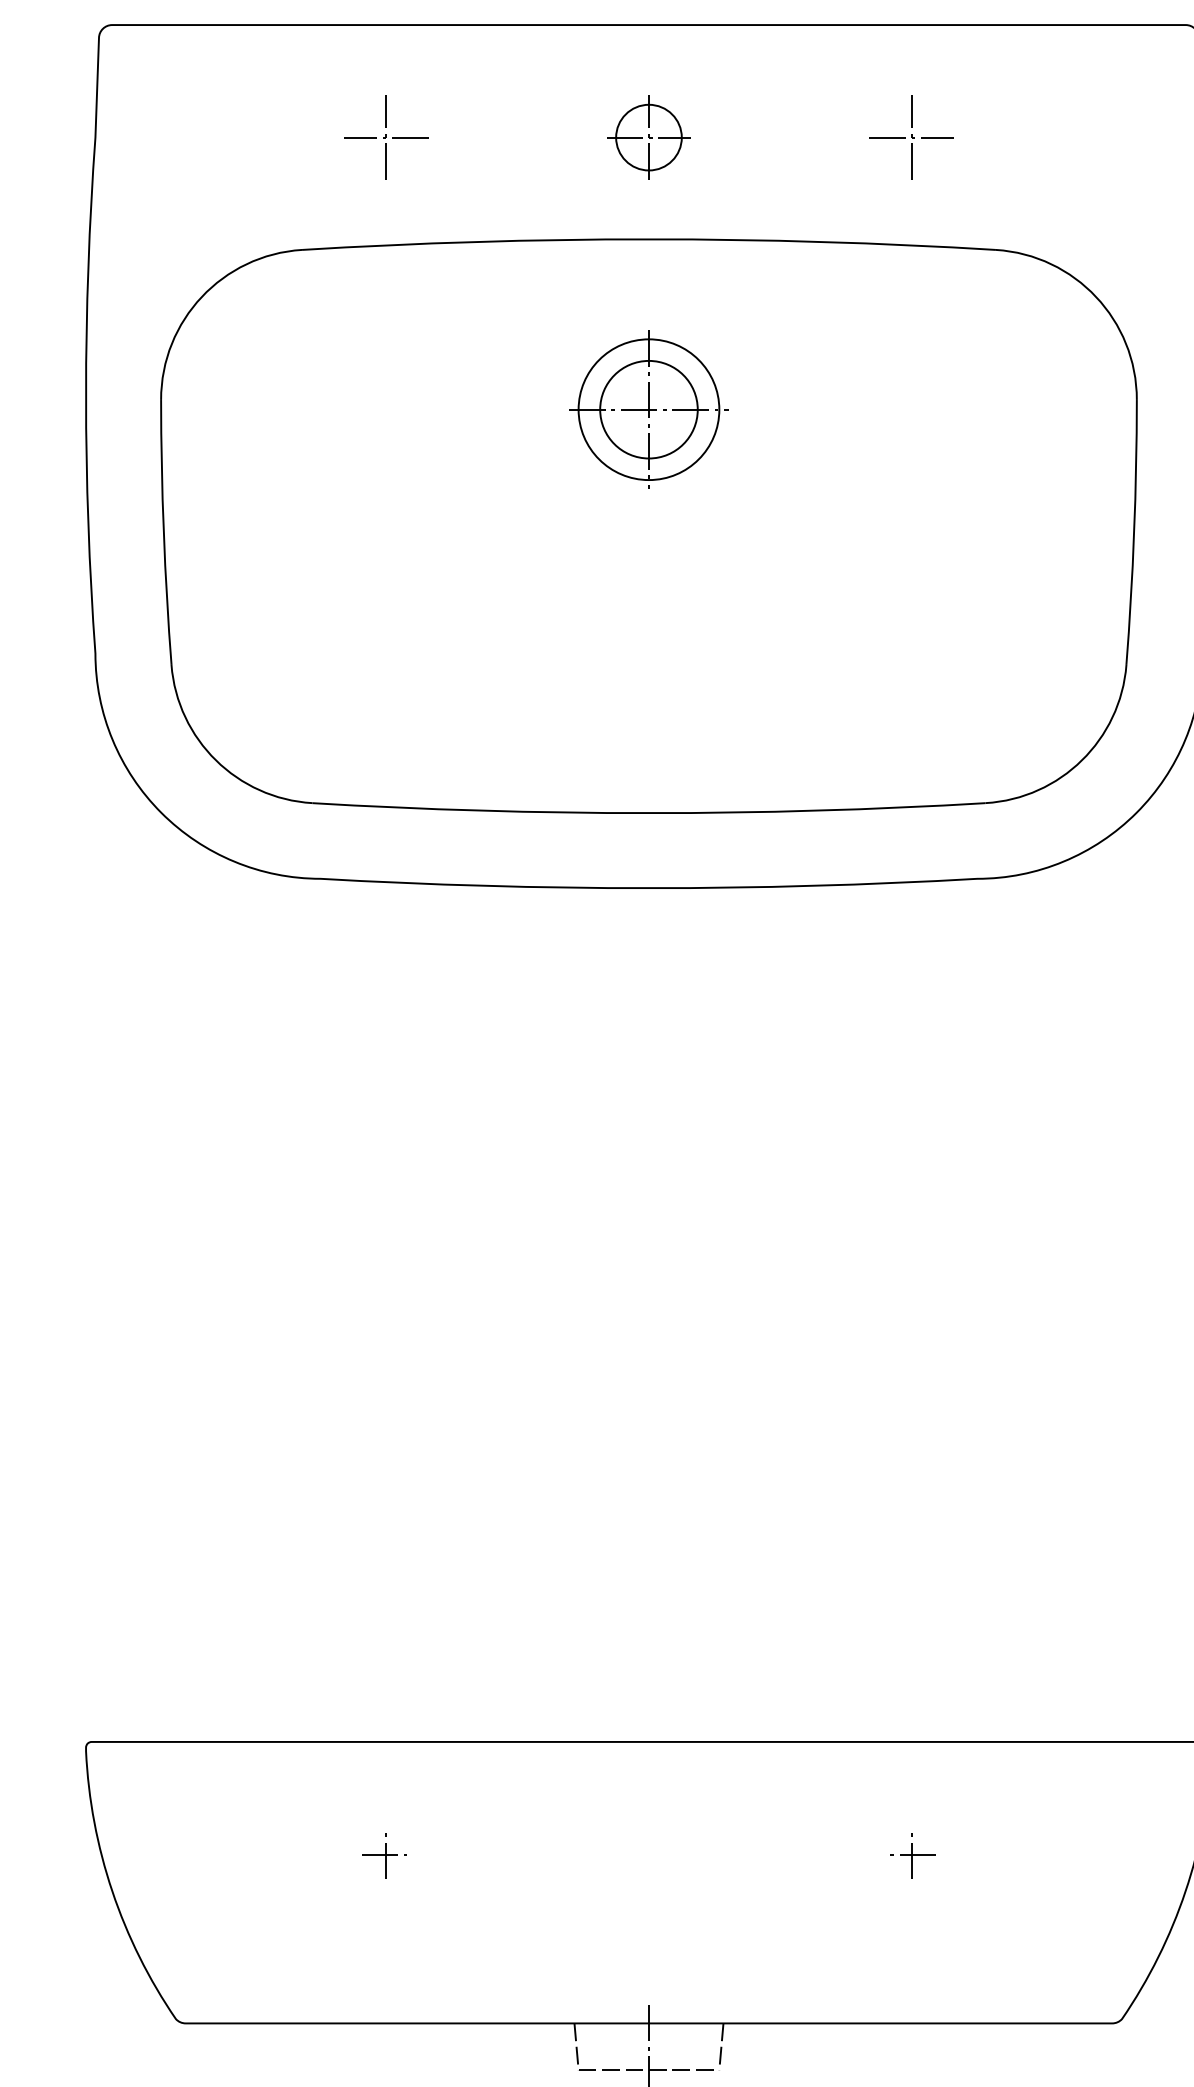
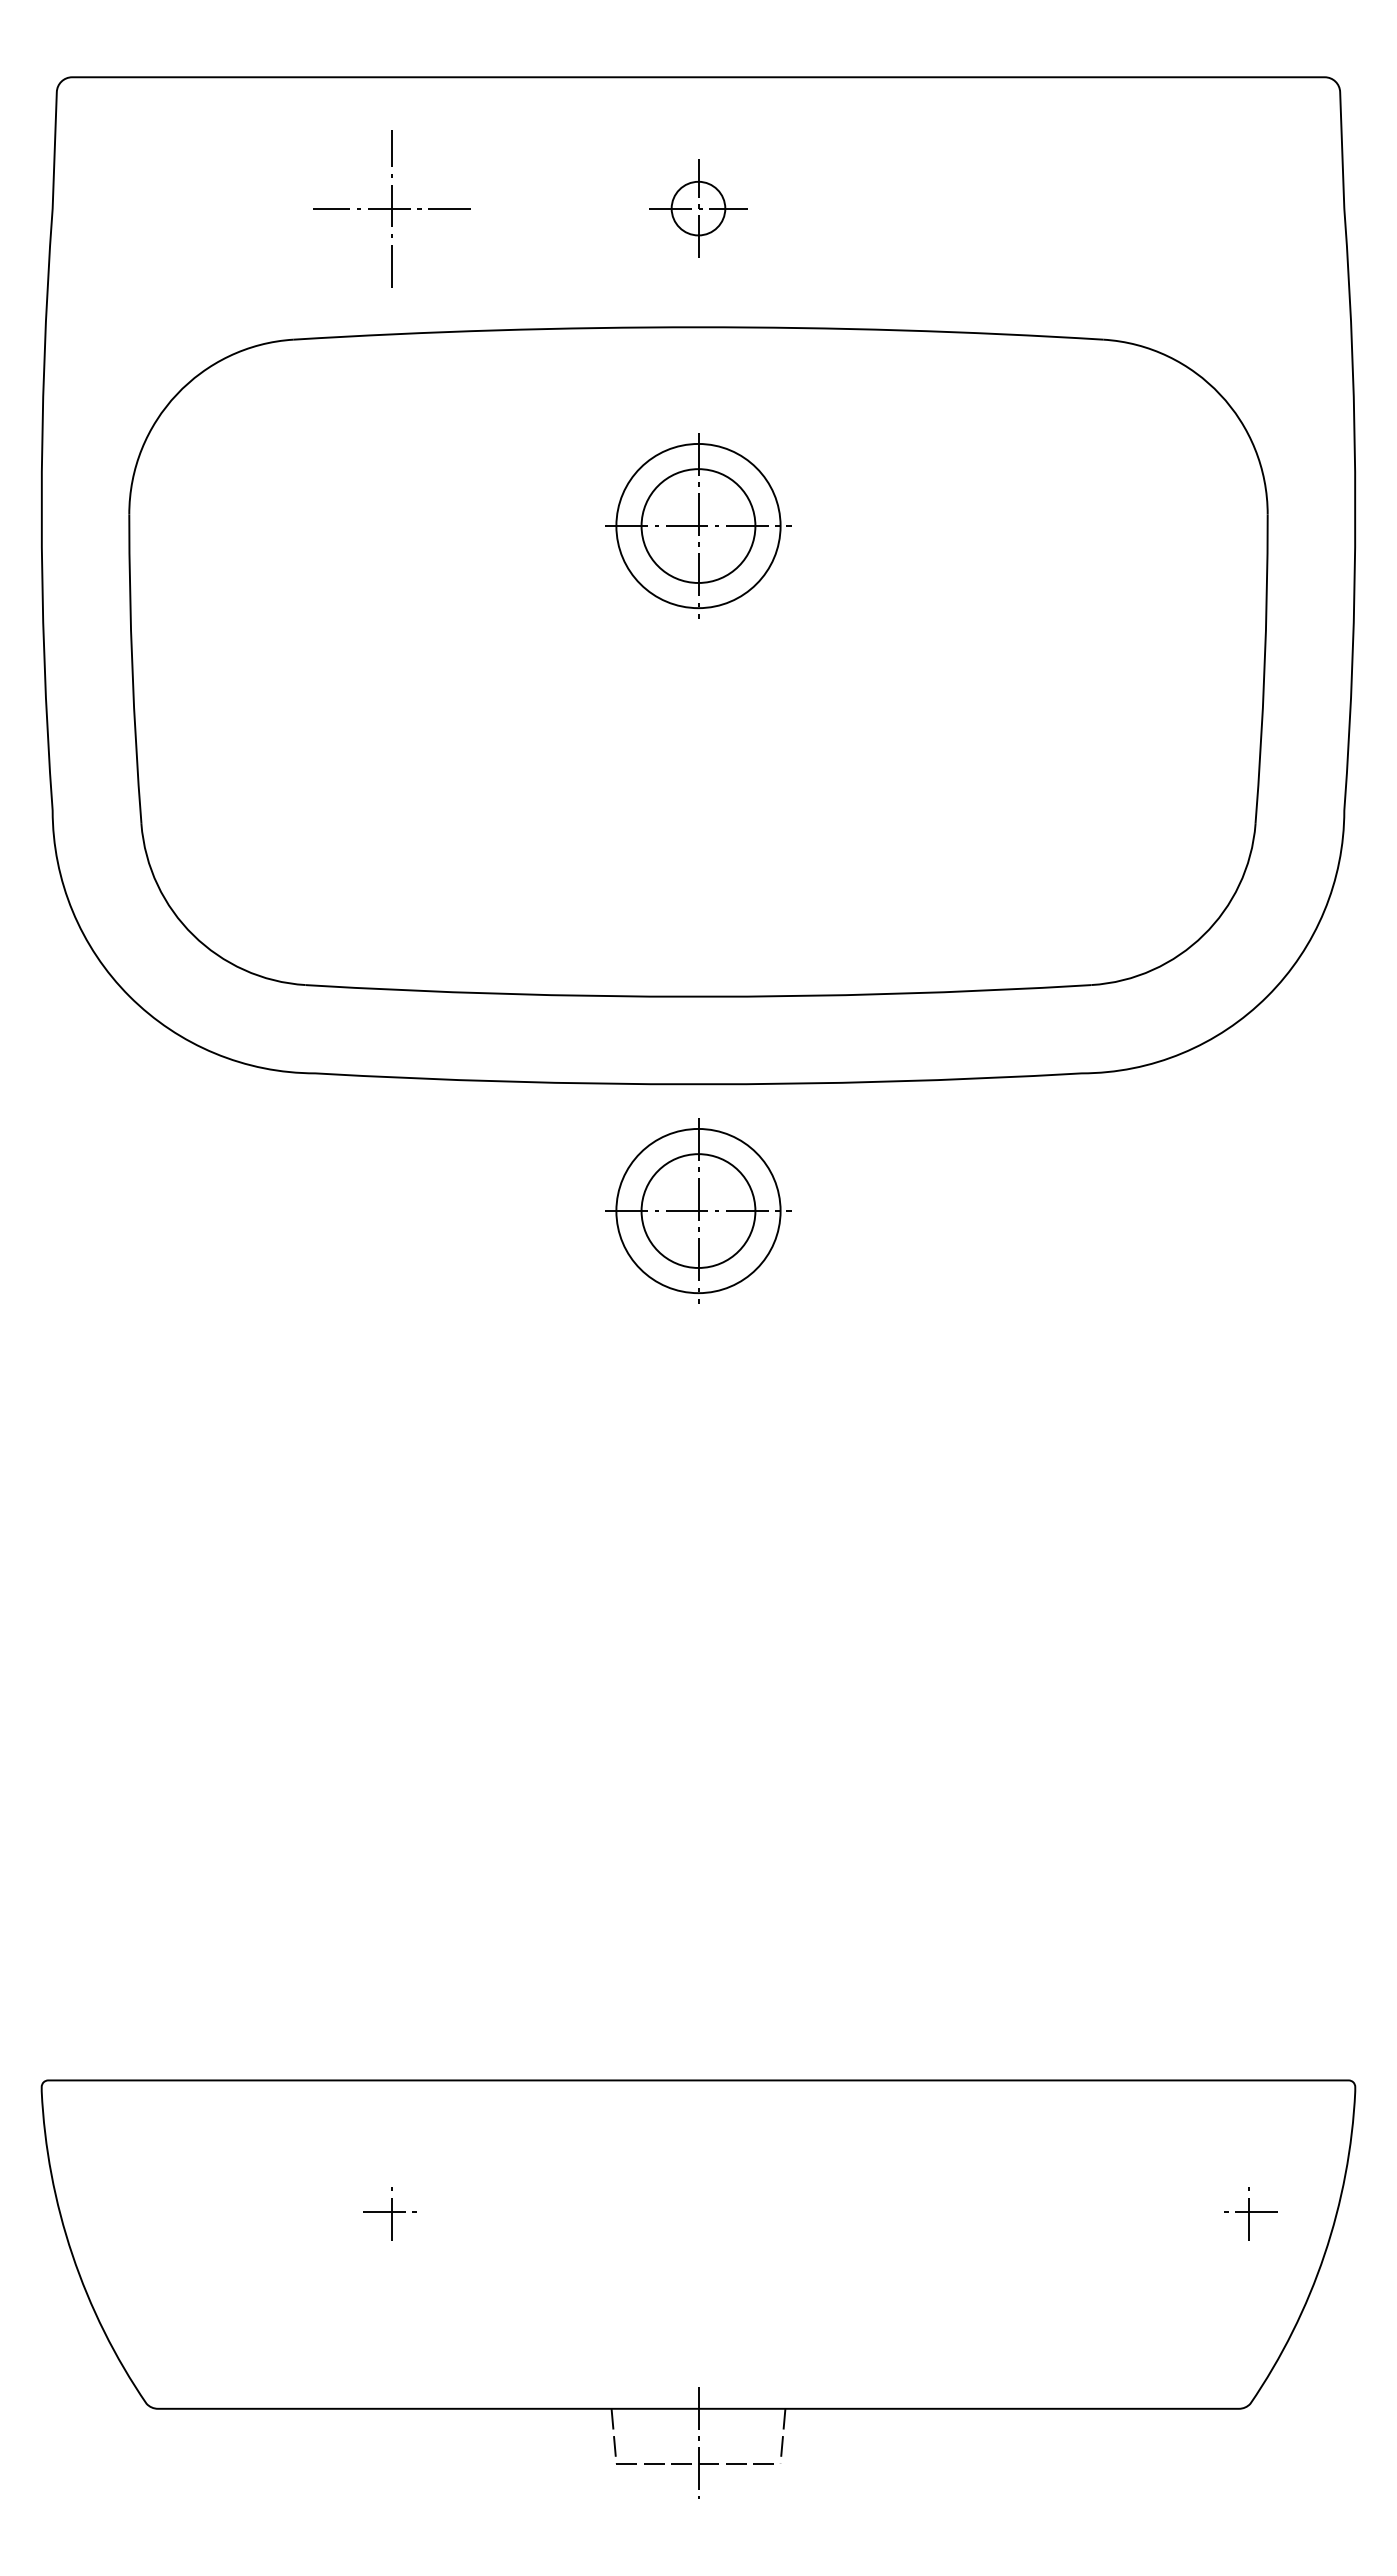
part: (385, 137) -> (391, 208), size x1.6
circle: (648, 137) -> (698, 208), size x0.7
part: (911, 137) -> (1004, 208), removed
part: (648, 996) -> (698, 1210), added
part: (912, 1856) -> (1250, 2213), moved

